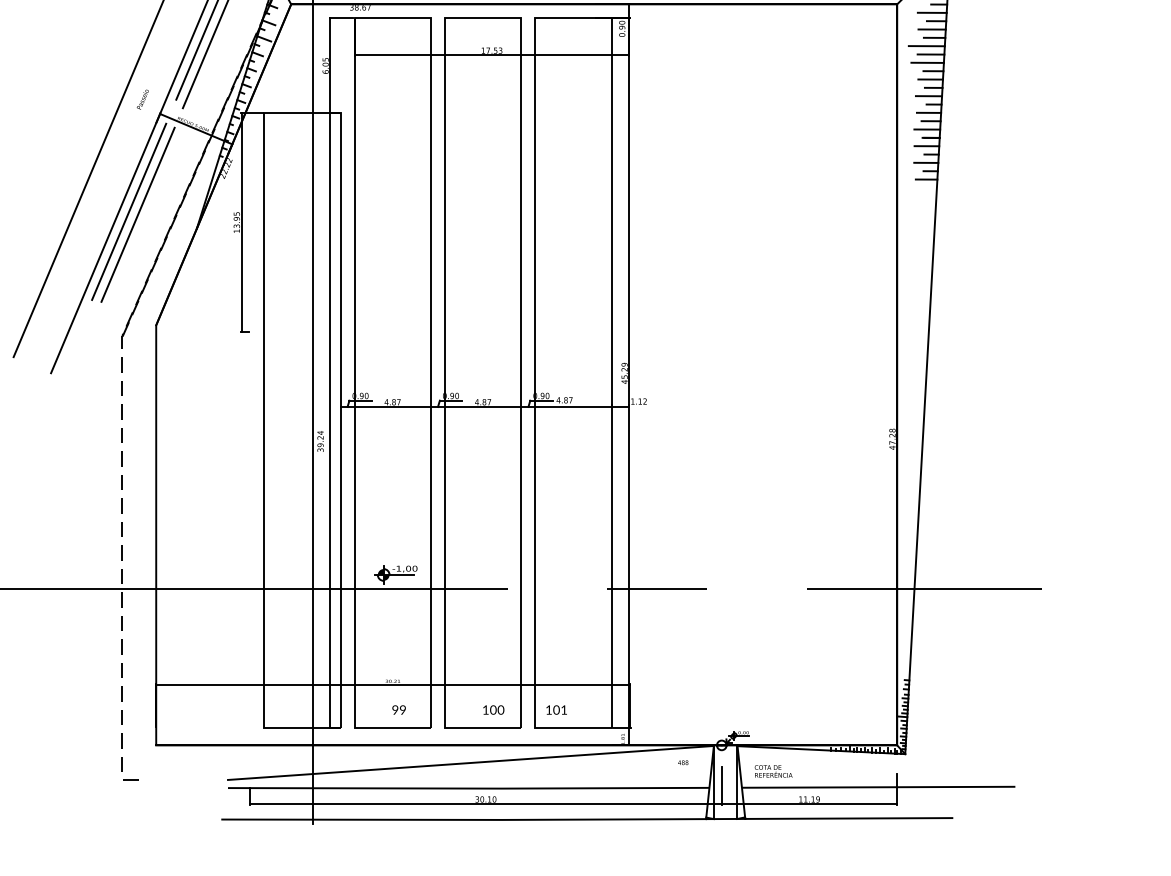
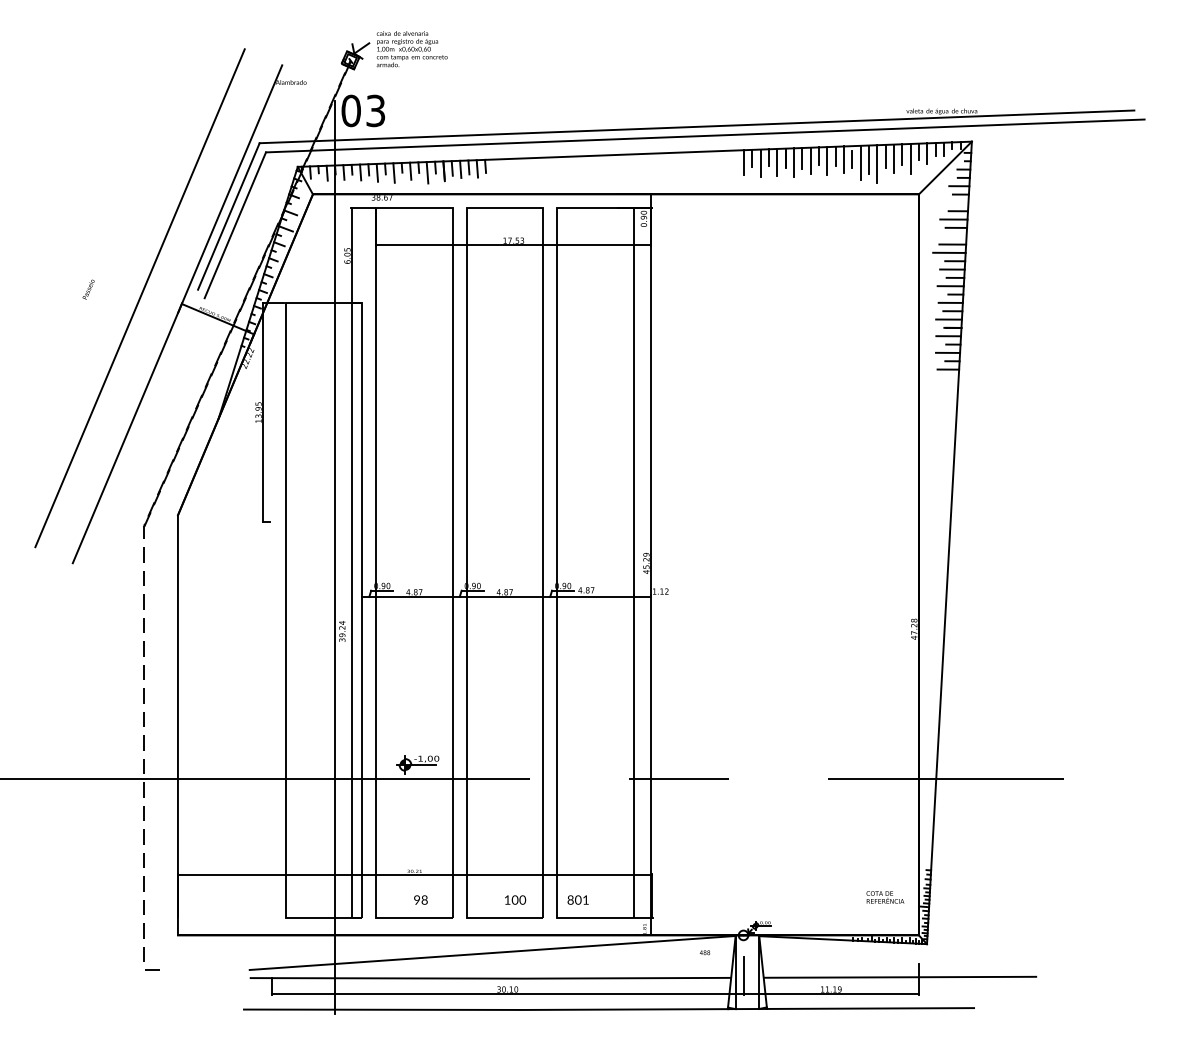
line: (931, 12) -> (953, 202), removed
line: (926, 46) -> (948, 236), removed
text: (142, 99) -> (88, 289), moved
line: (128, 211) -> (150, 401), removed
line: (137, 214) -> (159, 404), removed
text: (548, 709) -> (570, 899), 101 -> 801
text: (402, 710) -> (424, 900), 99 -> 98
text: (773, 771) -> (885, 897), moved

